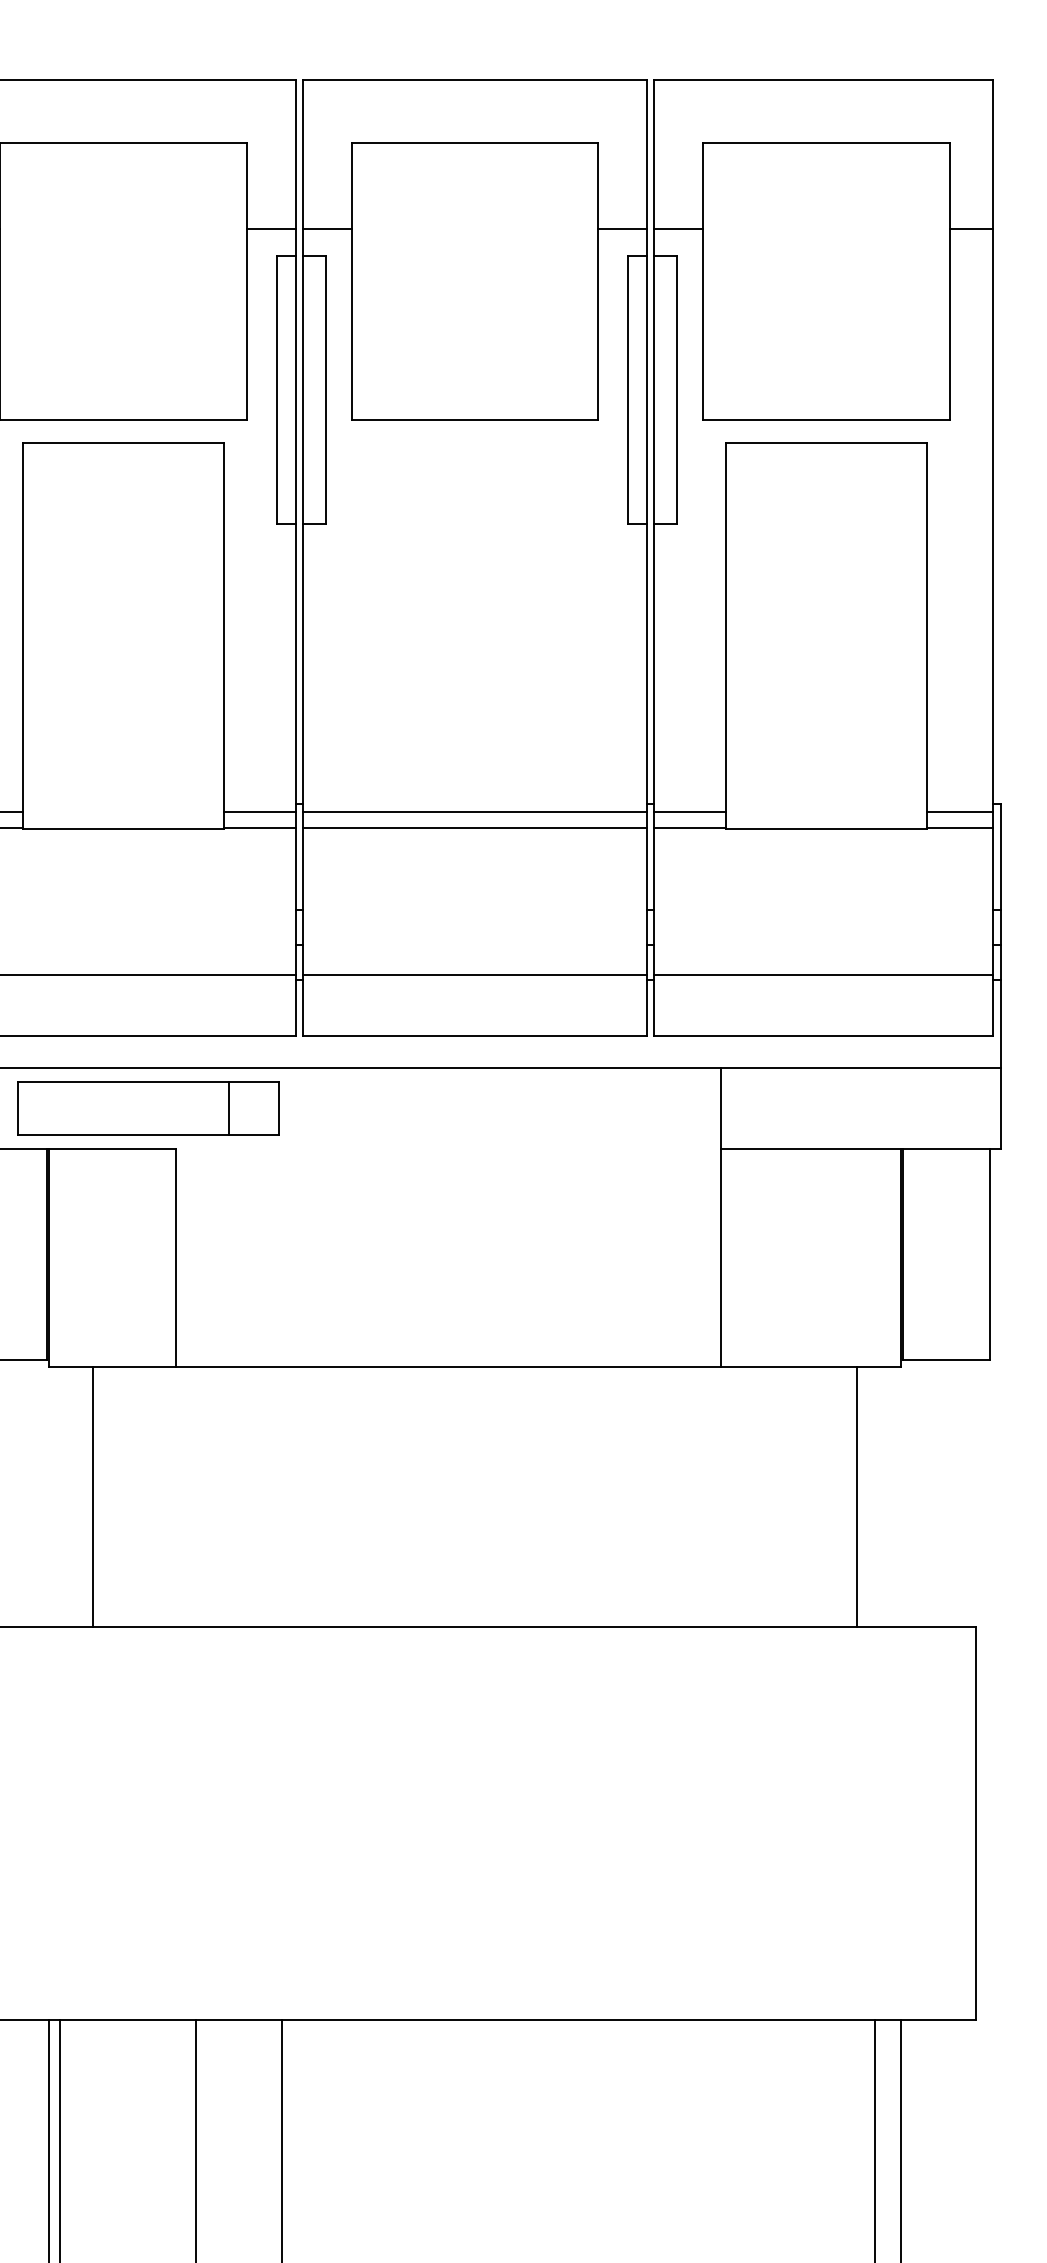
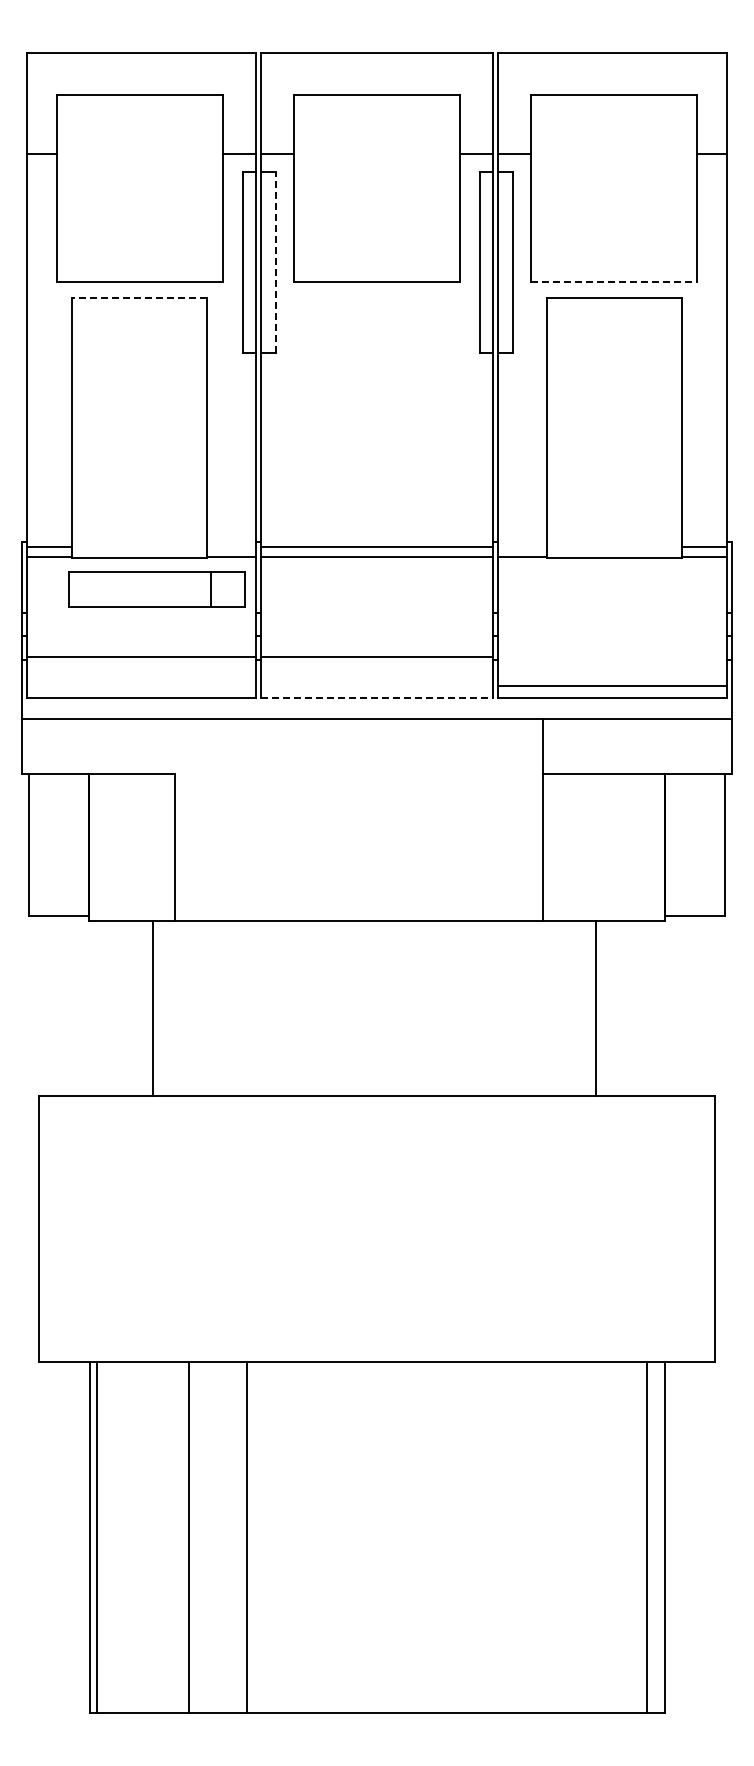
line: (326, 390) -> (276, 262), solid -> dashed
line: (827, 420) -> (614, 282), solid -> dashed
line: (122, 442) -> (139, 297), solid -> dashed
line: (259, 811) -> (231, 546), removed
line: (689, 811) -> (521, 546), removed
line: (822, 974) -> (611, 685), moved
line: (475, 1036) -> (377, 698), solid -> dashed
part: (148, 1108) -> (156, 589), moved
line: (93, 1496) -> (153, 1008), moved
line: (856, 1496) -> (595, 1008), moved

